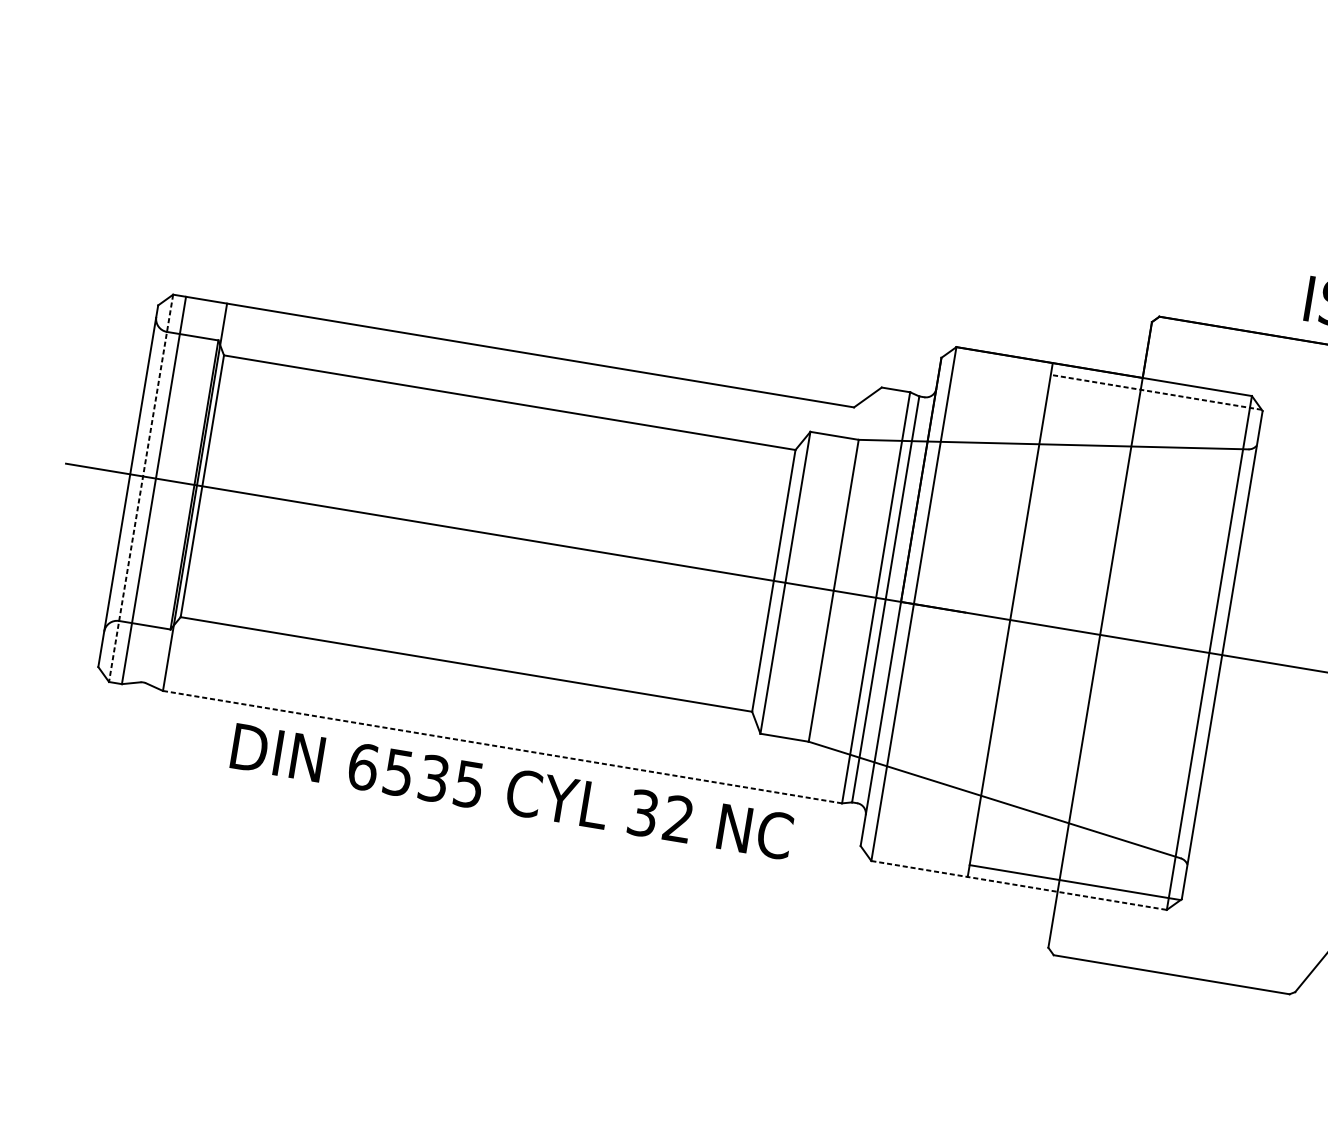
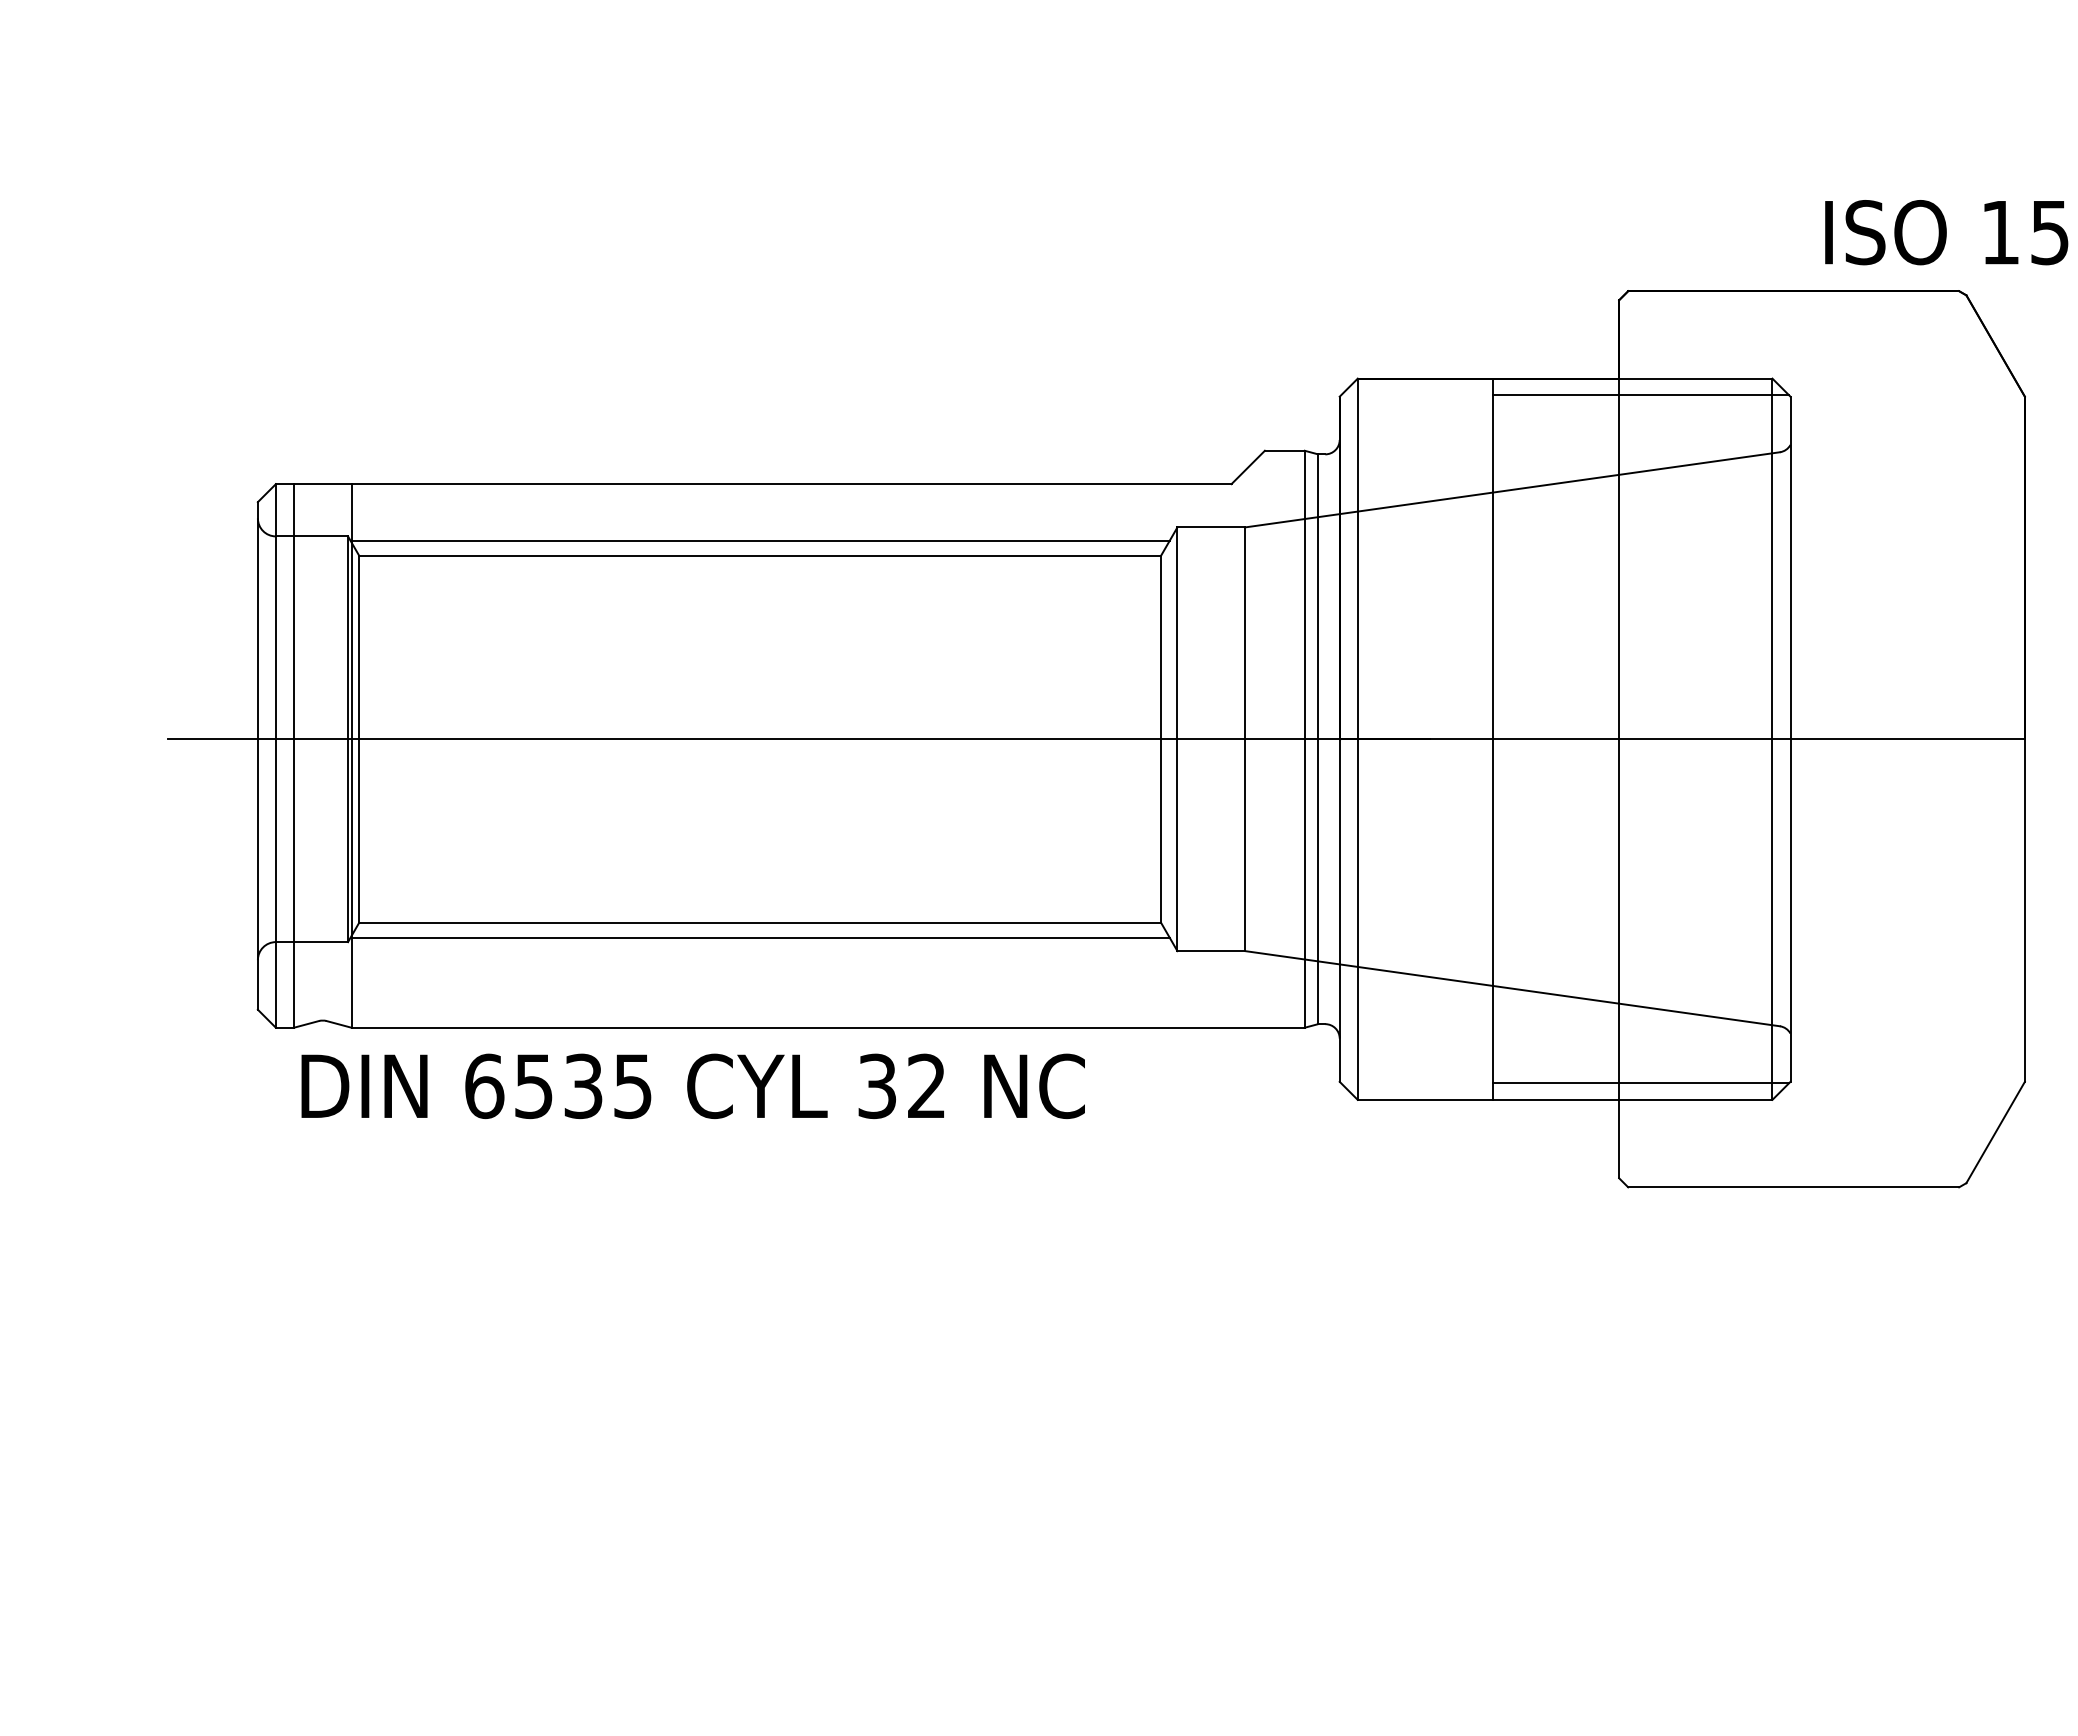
line: (511, 391) -> (759, 540), added
line: (1155, 392) -> (1640, 395), dashed -> solid
line: (140, 487) -> (275, 755), dashed -> solid
line: (464, 674) -> (759, 937), added
line: (502, 747) -> (828, 1027), dashed -> solid
text: (511, 791) -> (692, 1086), moved
line: (1019, 885) -> (1565, 1099), dashed -> solid

